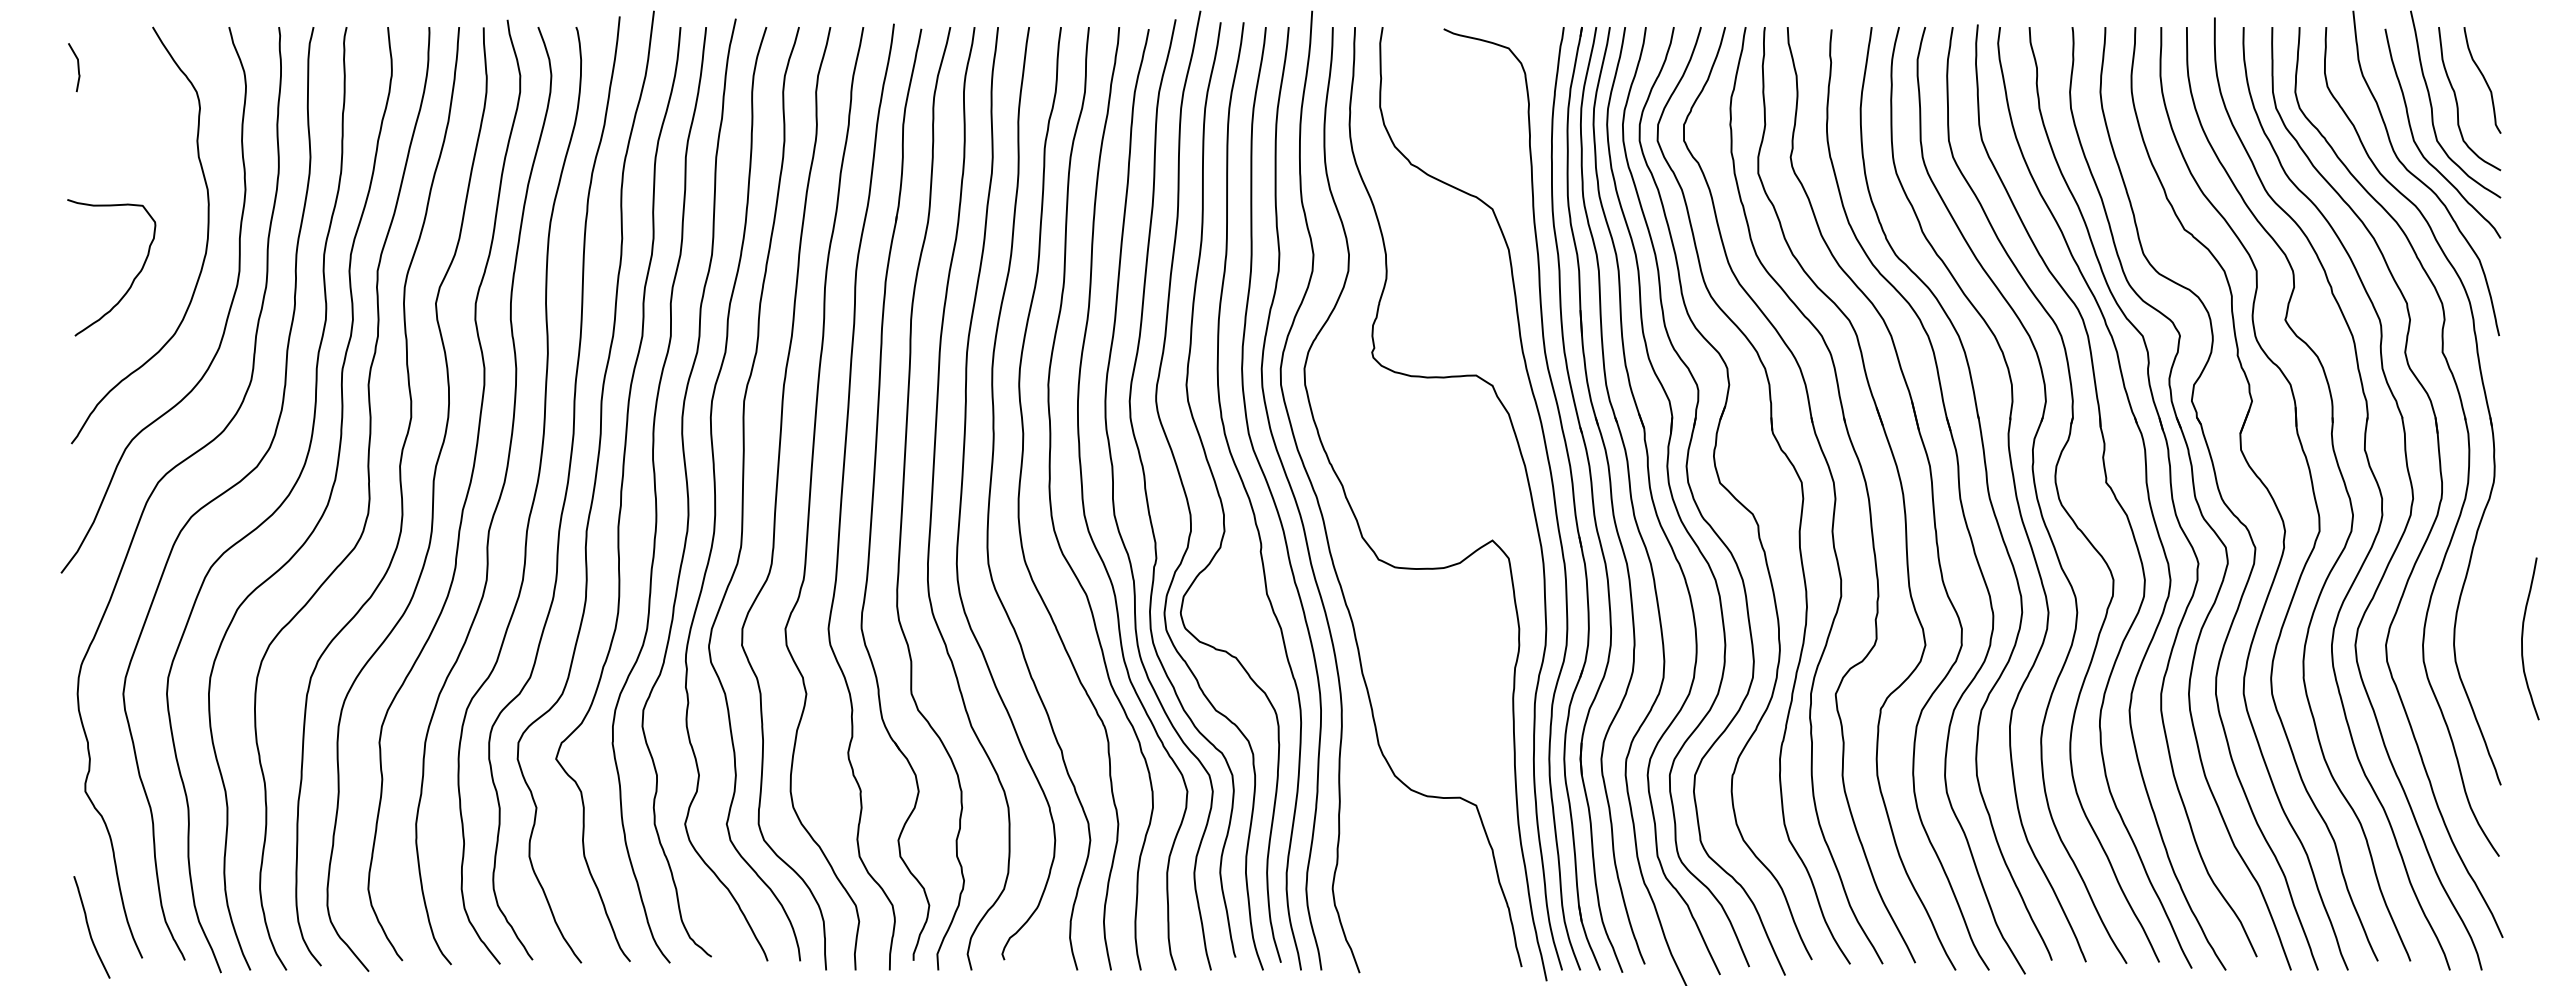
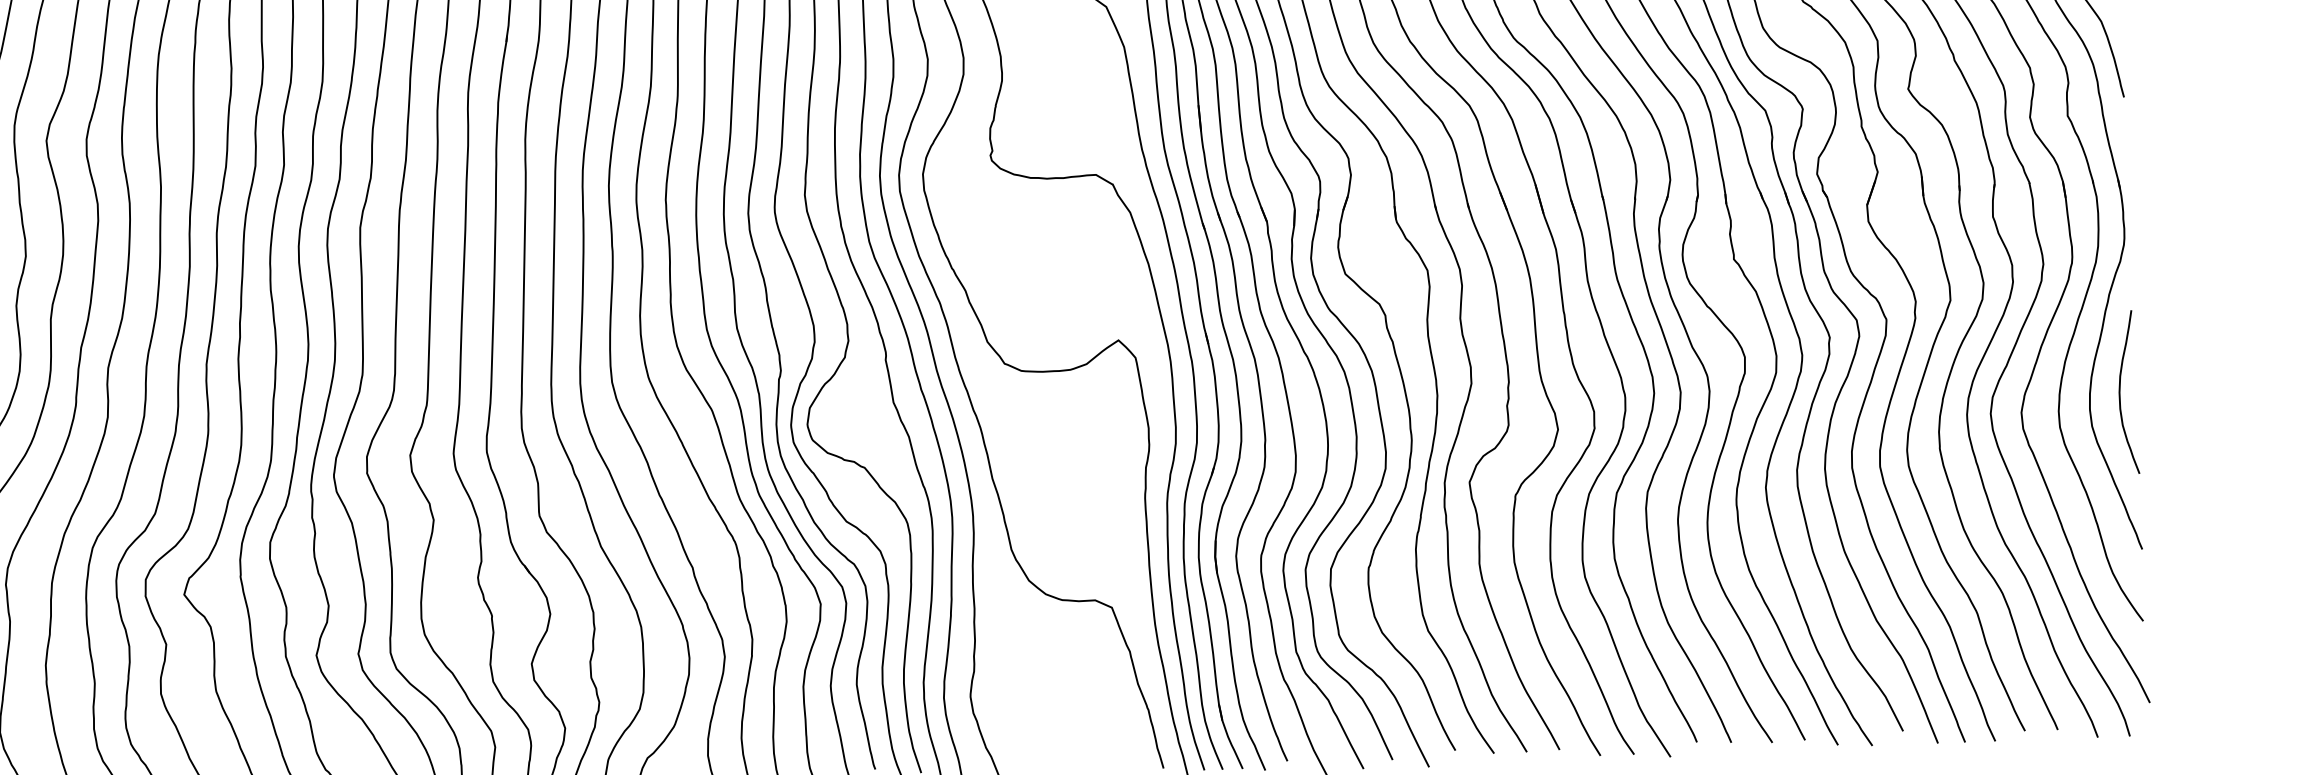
curve: (2523, 636) -> (2120, 390), moved

